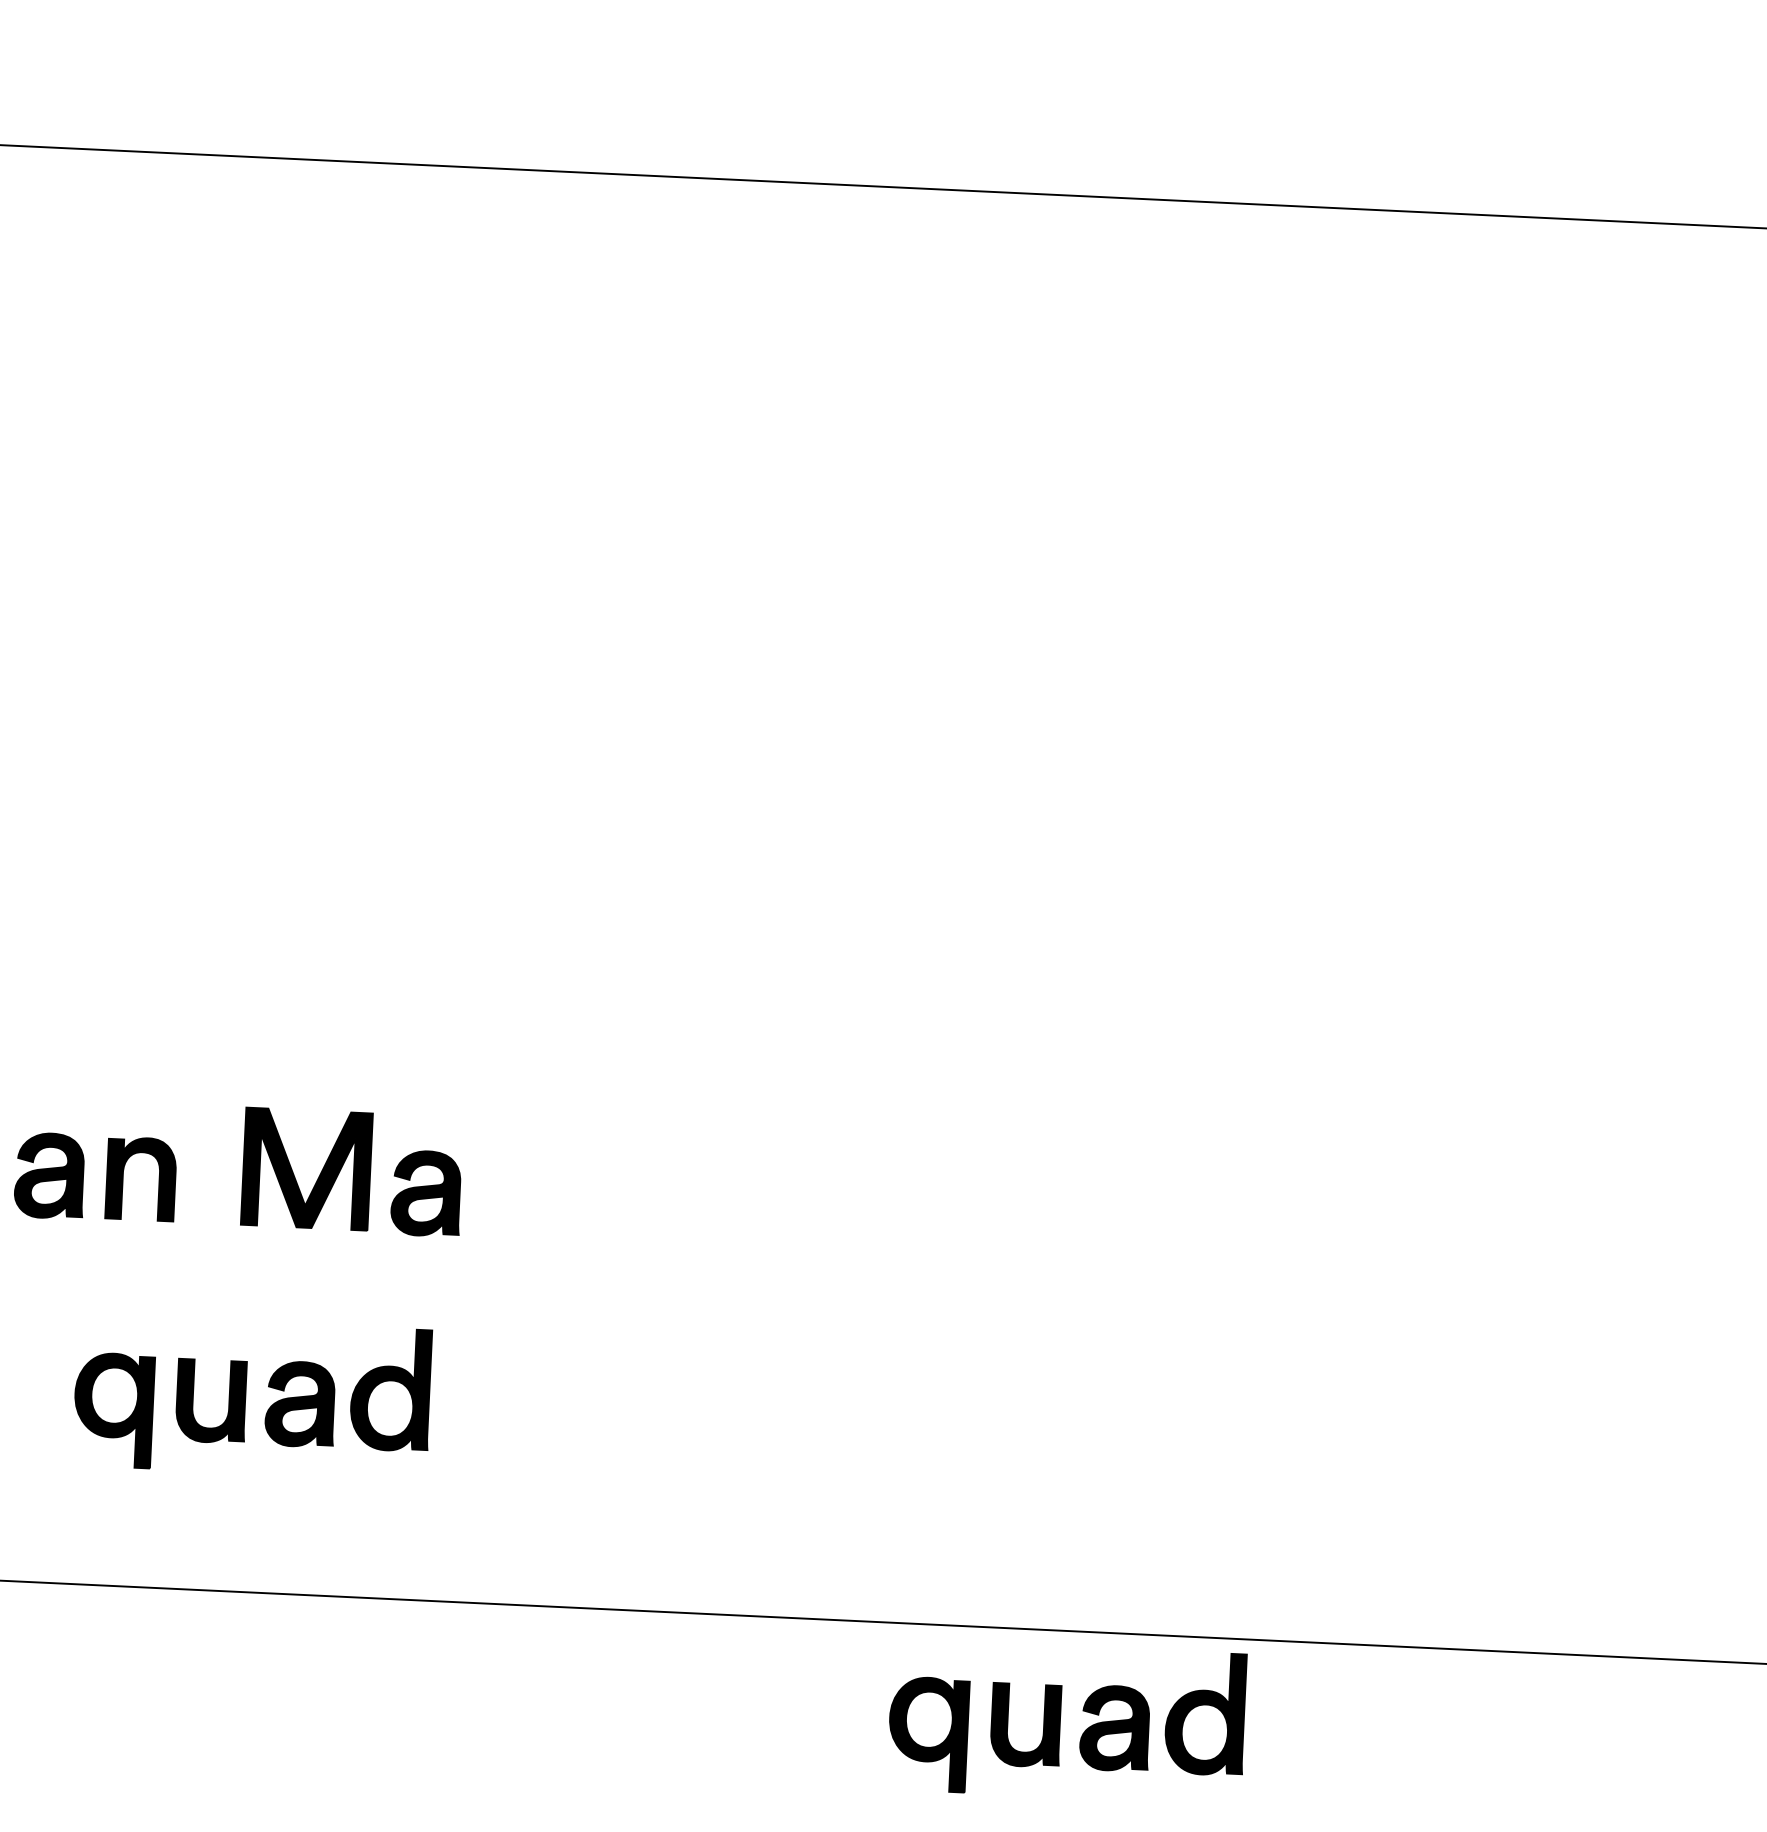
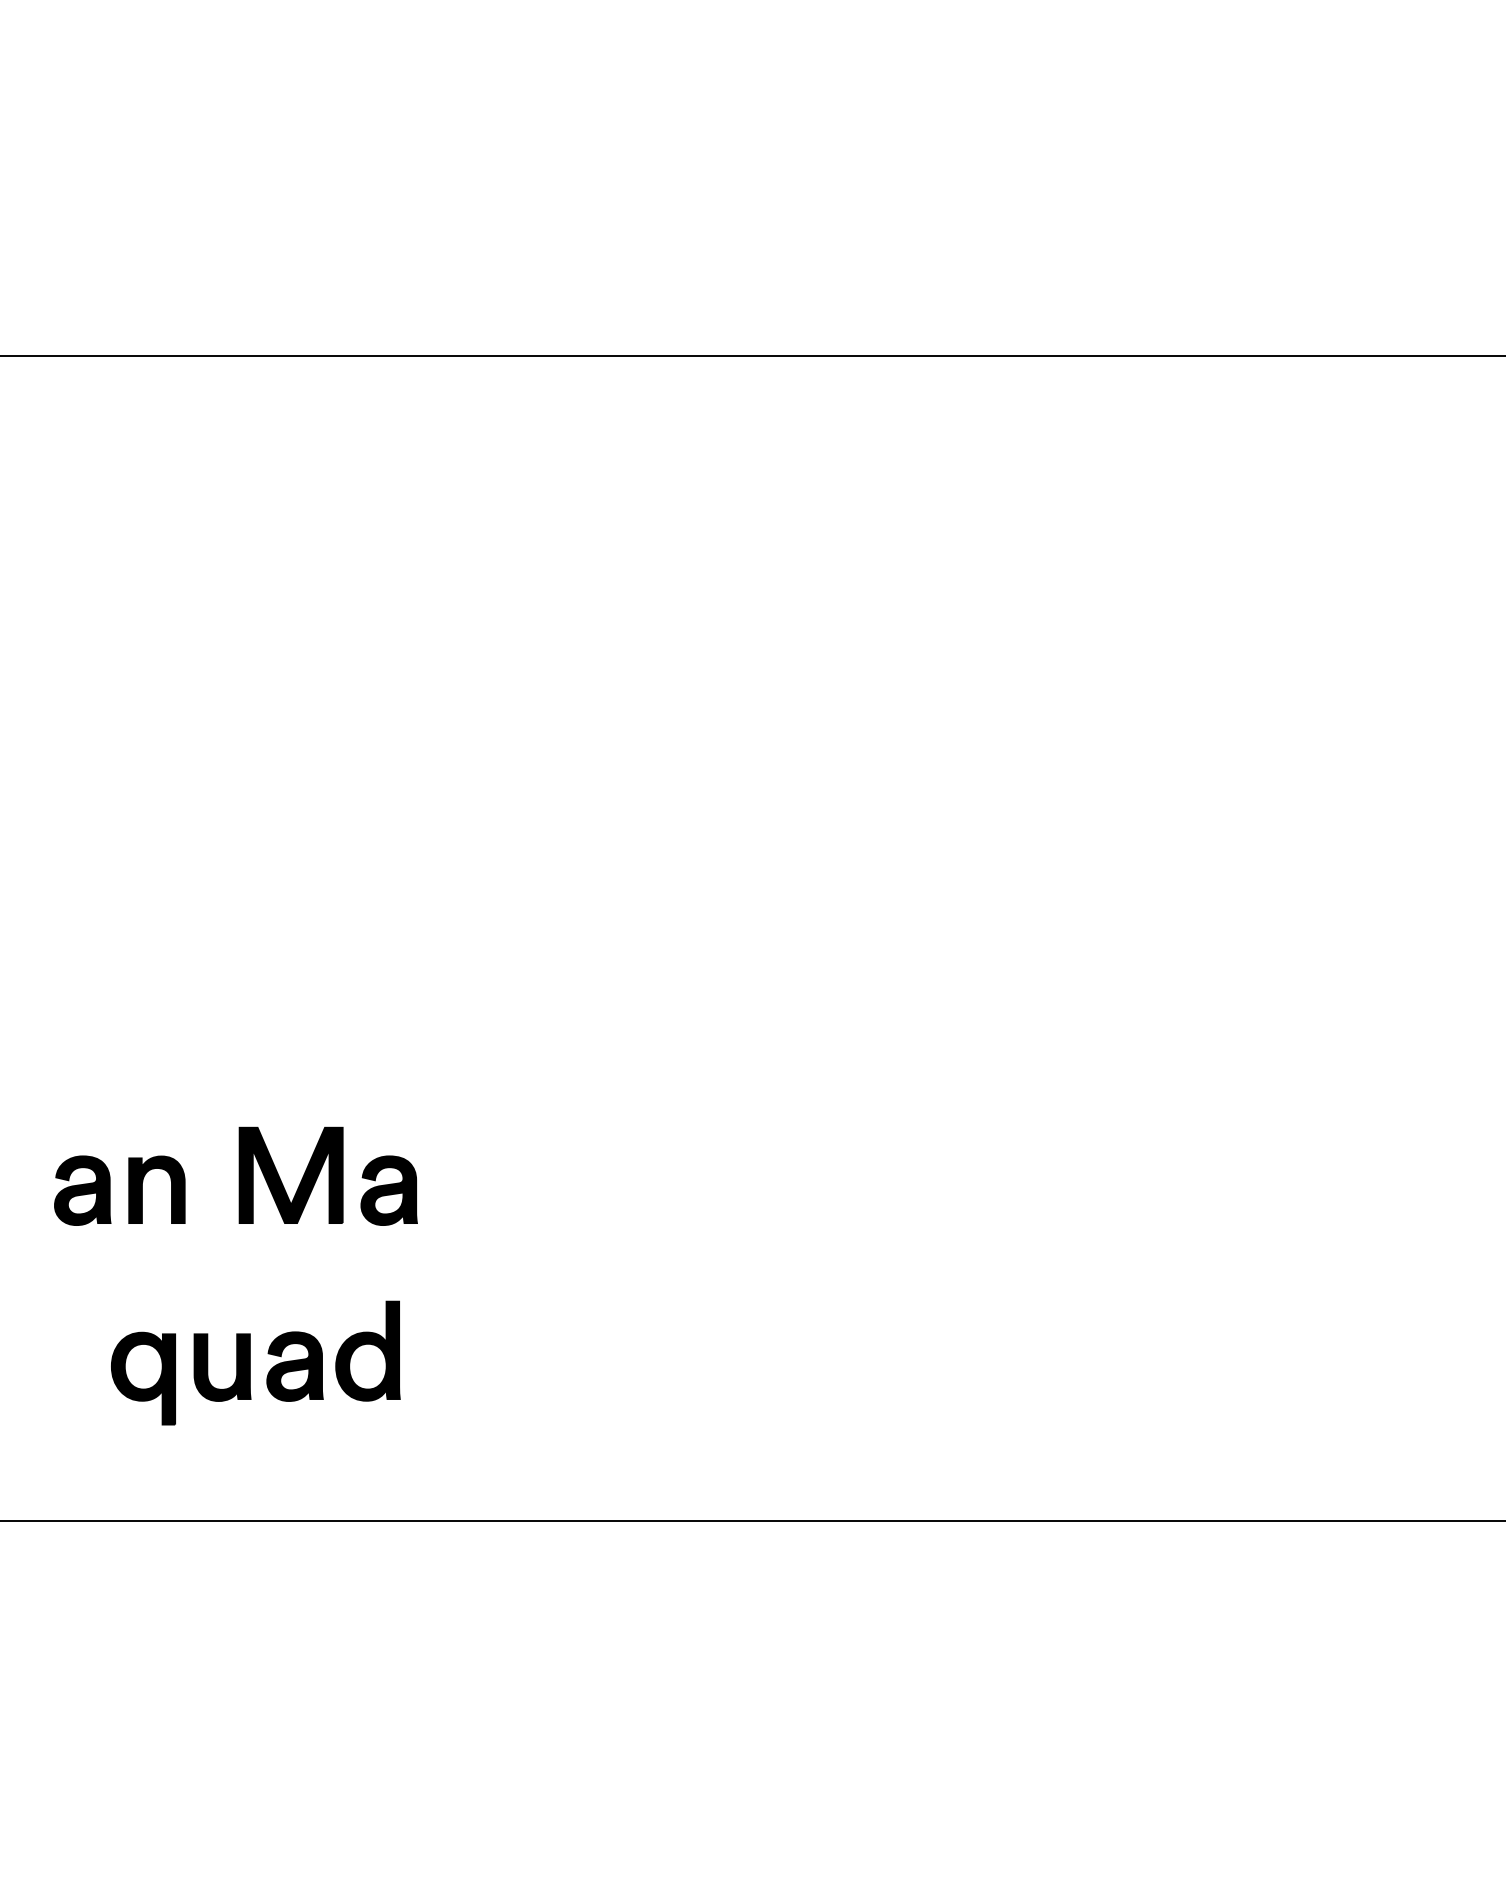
part: (1066, 1720) -> (929, 1594), removed

